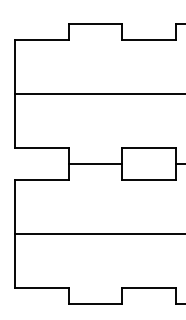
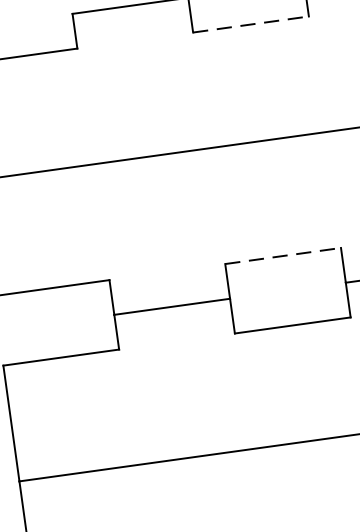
line: (149, 40) -> (251, 25), solid -> dashed
line: (149, 147) -> (283, 255), solid -> dashed

